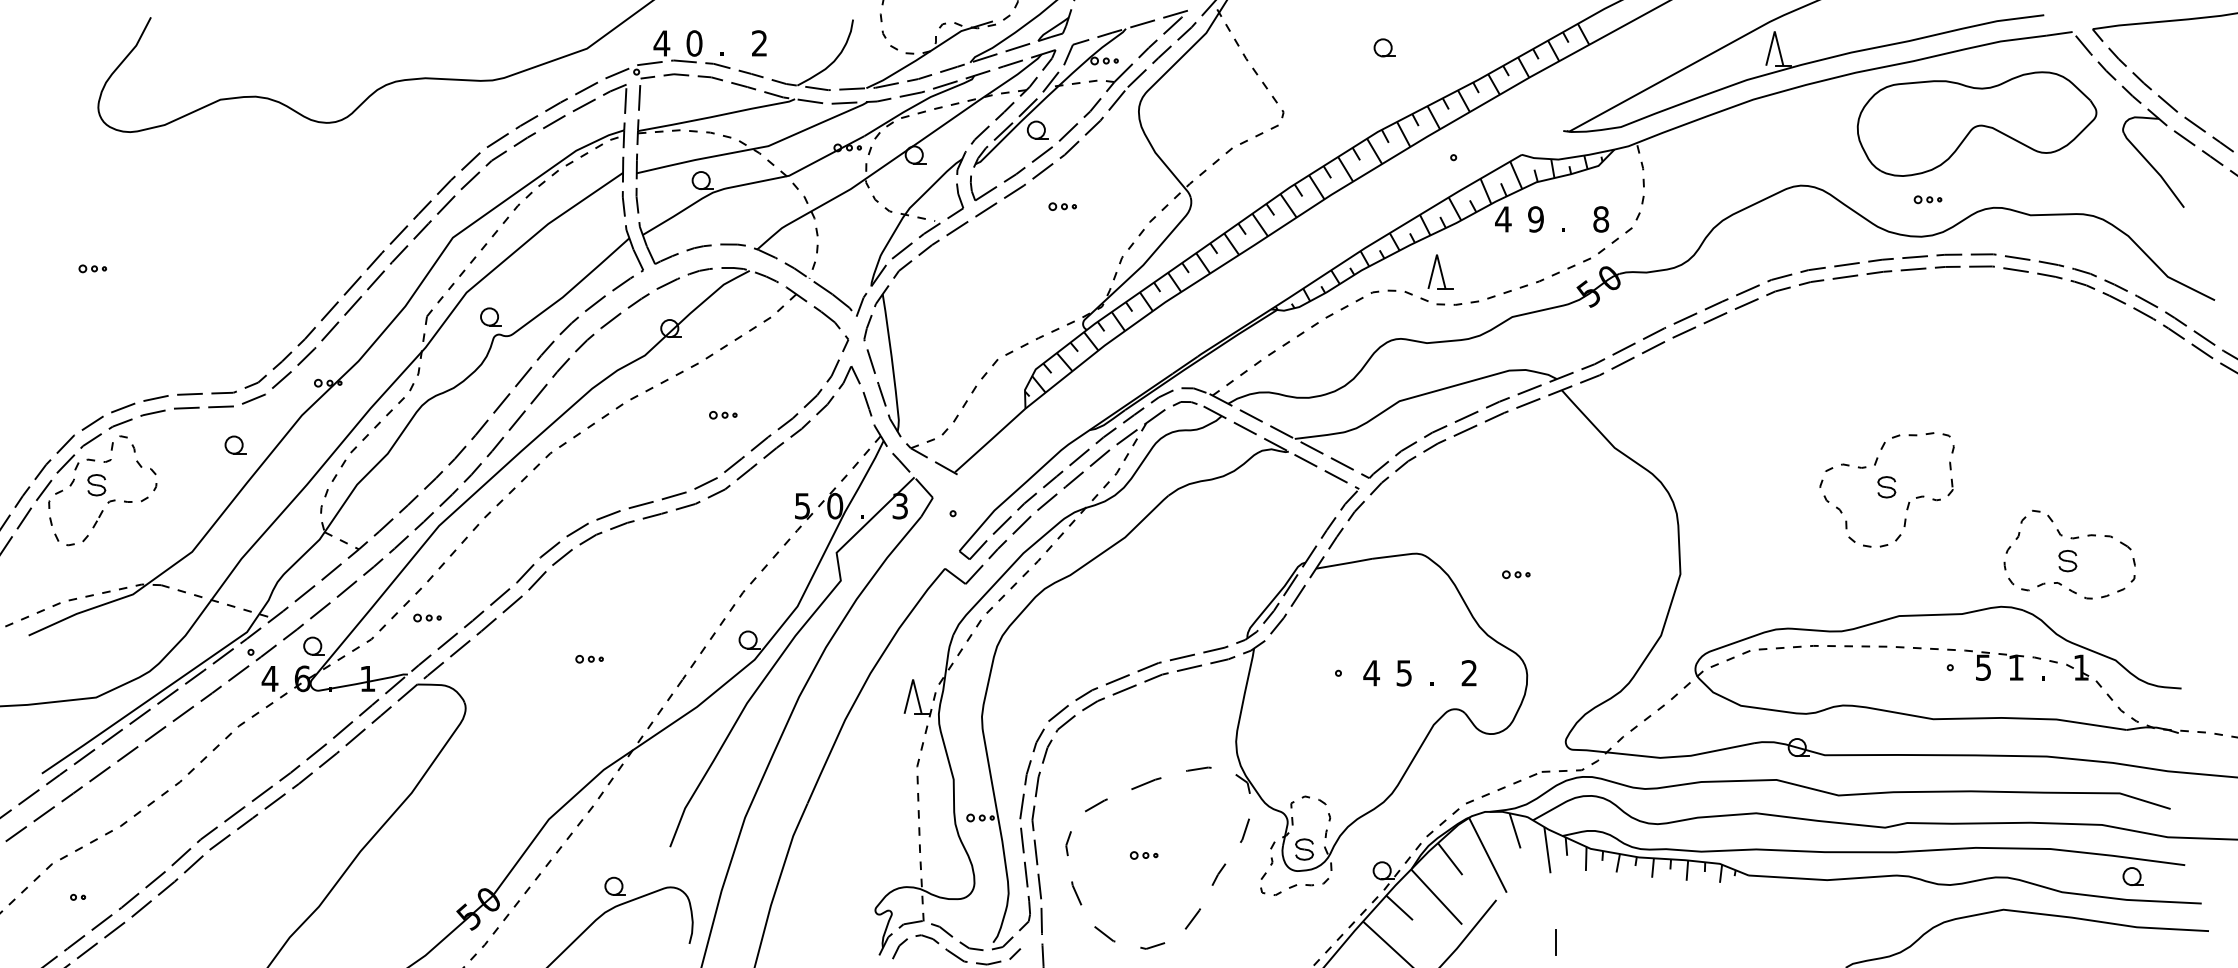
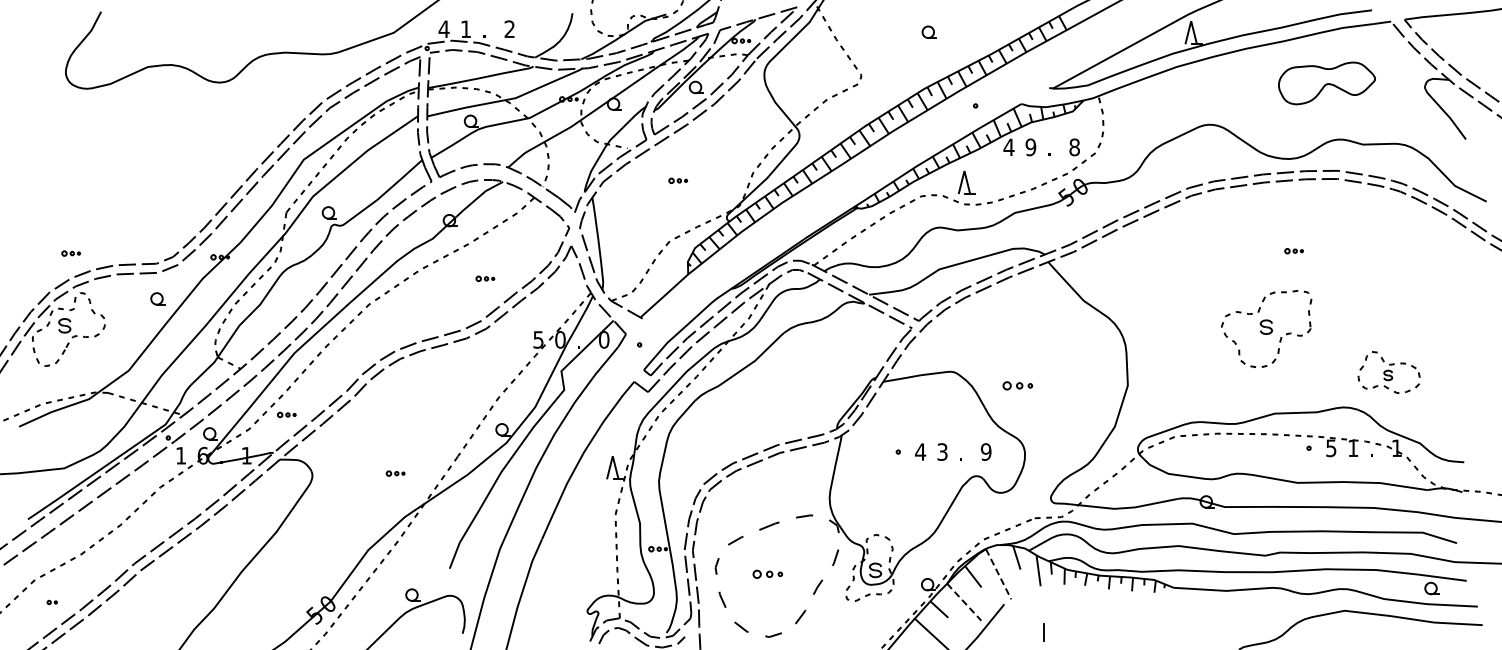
text: (693, 43) -> (465, 29), 0 -> 1
part: (1976, 124) -> (1326, 83), size x0.6
part: (1927, 200) -> (1293, 251), moved
part: (1061, 206) -> (677, 180), moved
part: (91, 268) -> (70, 253), moved
text: (899, 505) -> (603, 339), 3 -> 0
part: (2068, 554) -> (1388, 372), size x0.7
part: (1516, 574) -> (1017, 385), size x1.6
part: (589, 659) -> (395, 473), moved
text: (1404, 672) -> (942, 451), 5 -> 3
text: (1469, 672) -> (986, 451), 2 -> 9
text: (269, 678) -> (180, 455), 4 -> 1
part: (1143, 855) -> (767, 574), size x1.6
line: (1487, 855) -> (998, 574), solid -> dashed
line: (1437, 897) -> (964, 602), solid -> dashed

